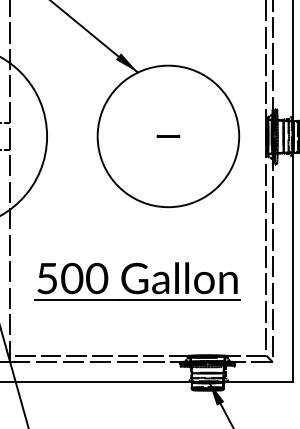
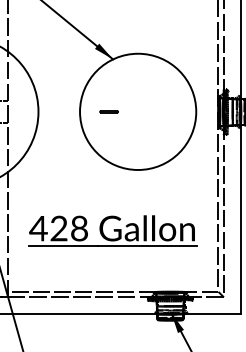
line: (167, 135) -> (108, 111), moved
text: (71, 278) -> (58, 228), 500 -> 428

